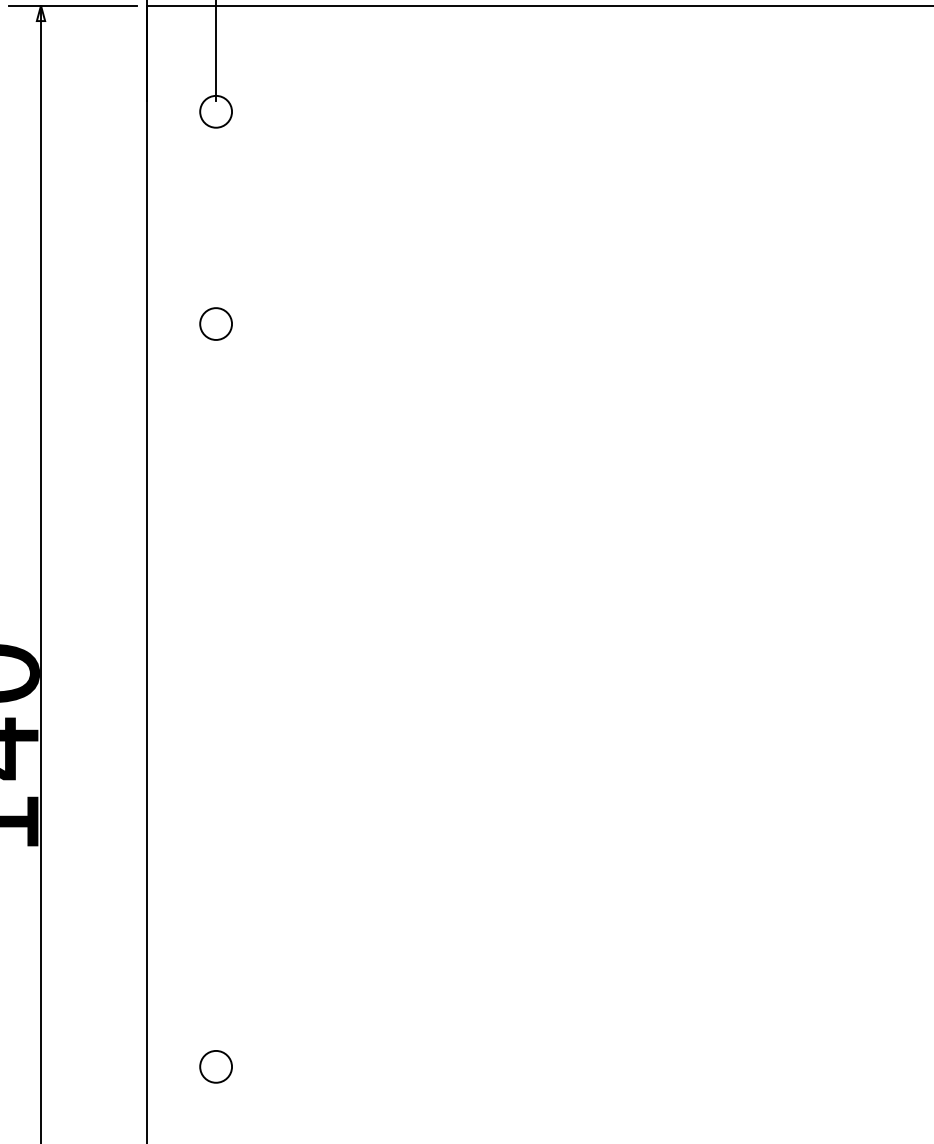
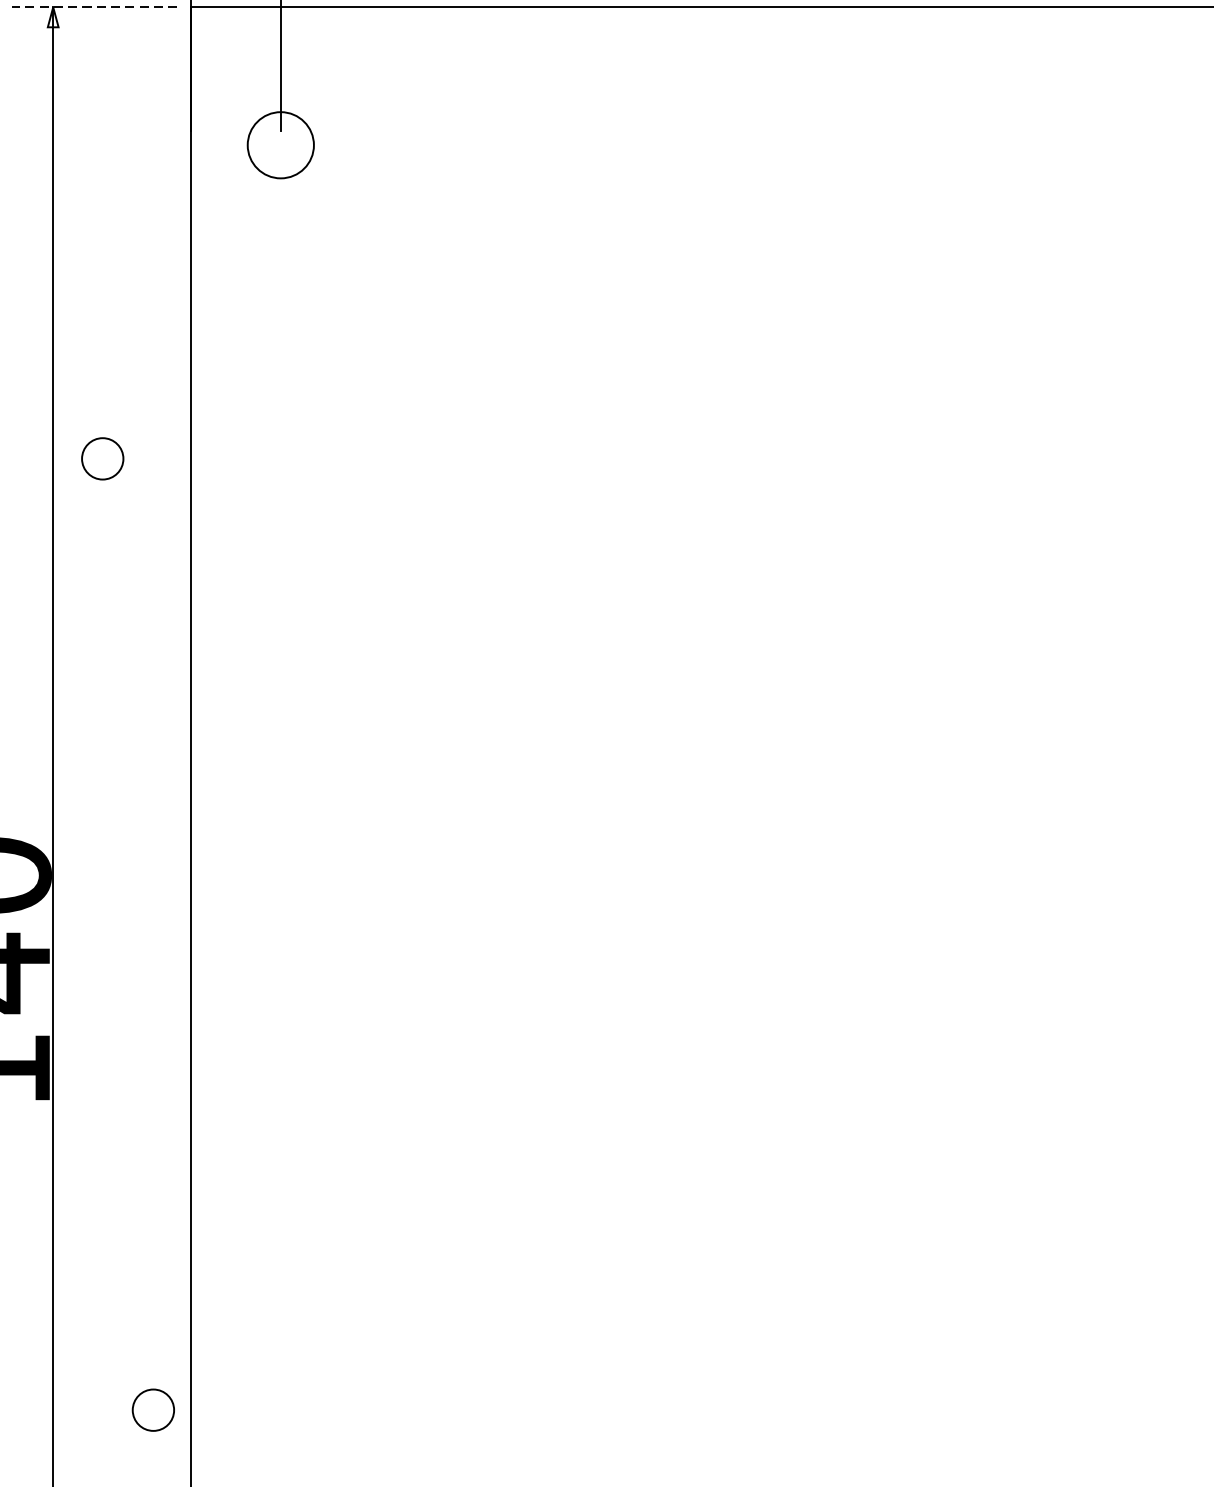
line: (72, 5) -> (94, 7), solid -> dashed
circle: (216, 111) -> (281, 144), size x1.6
circle: (215, 323) -> (101, 458), moved
circle: (215, 1066) -> (152, 1409), moved

